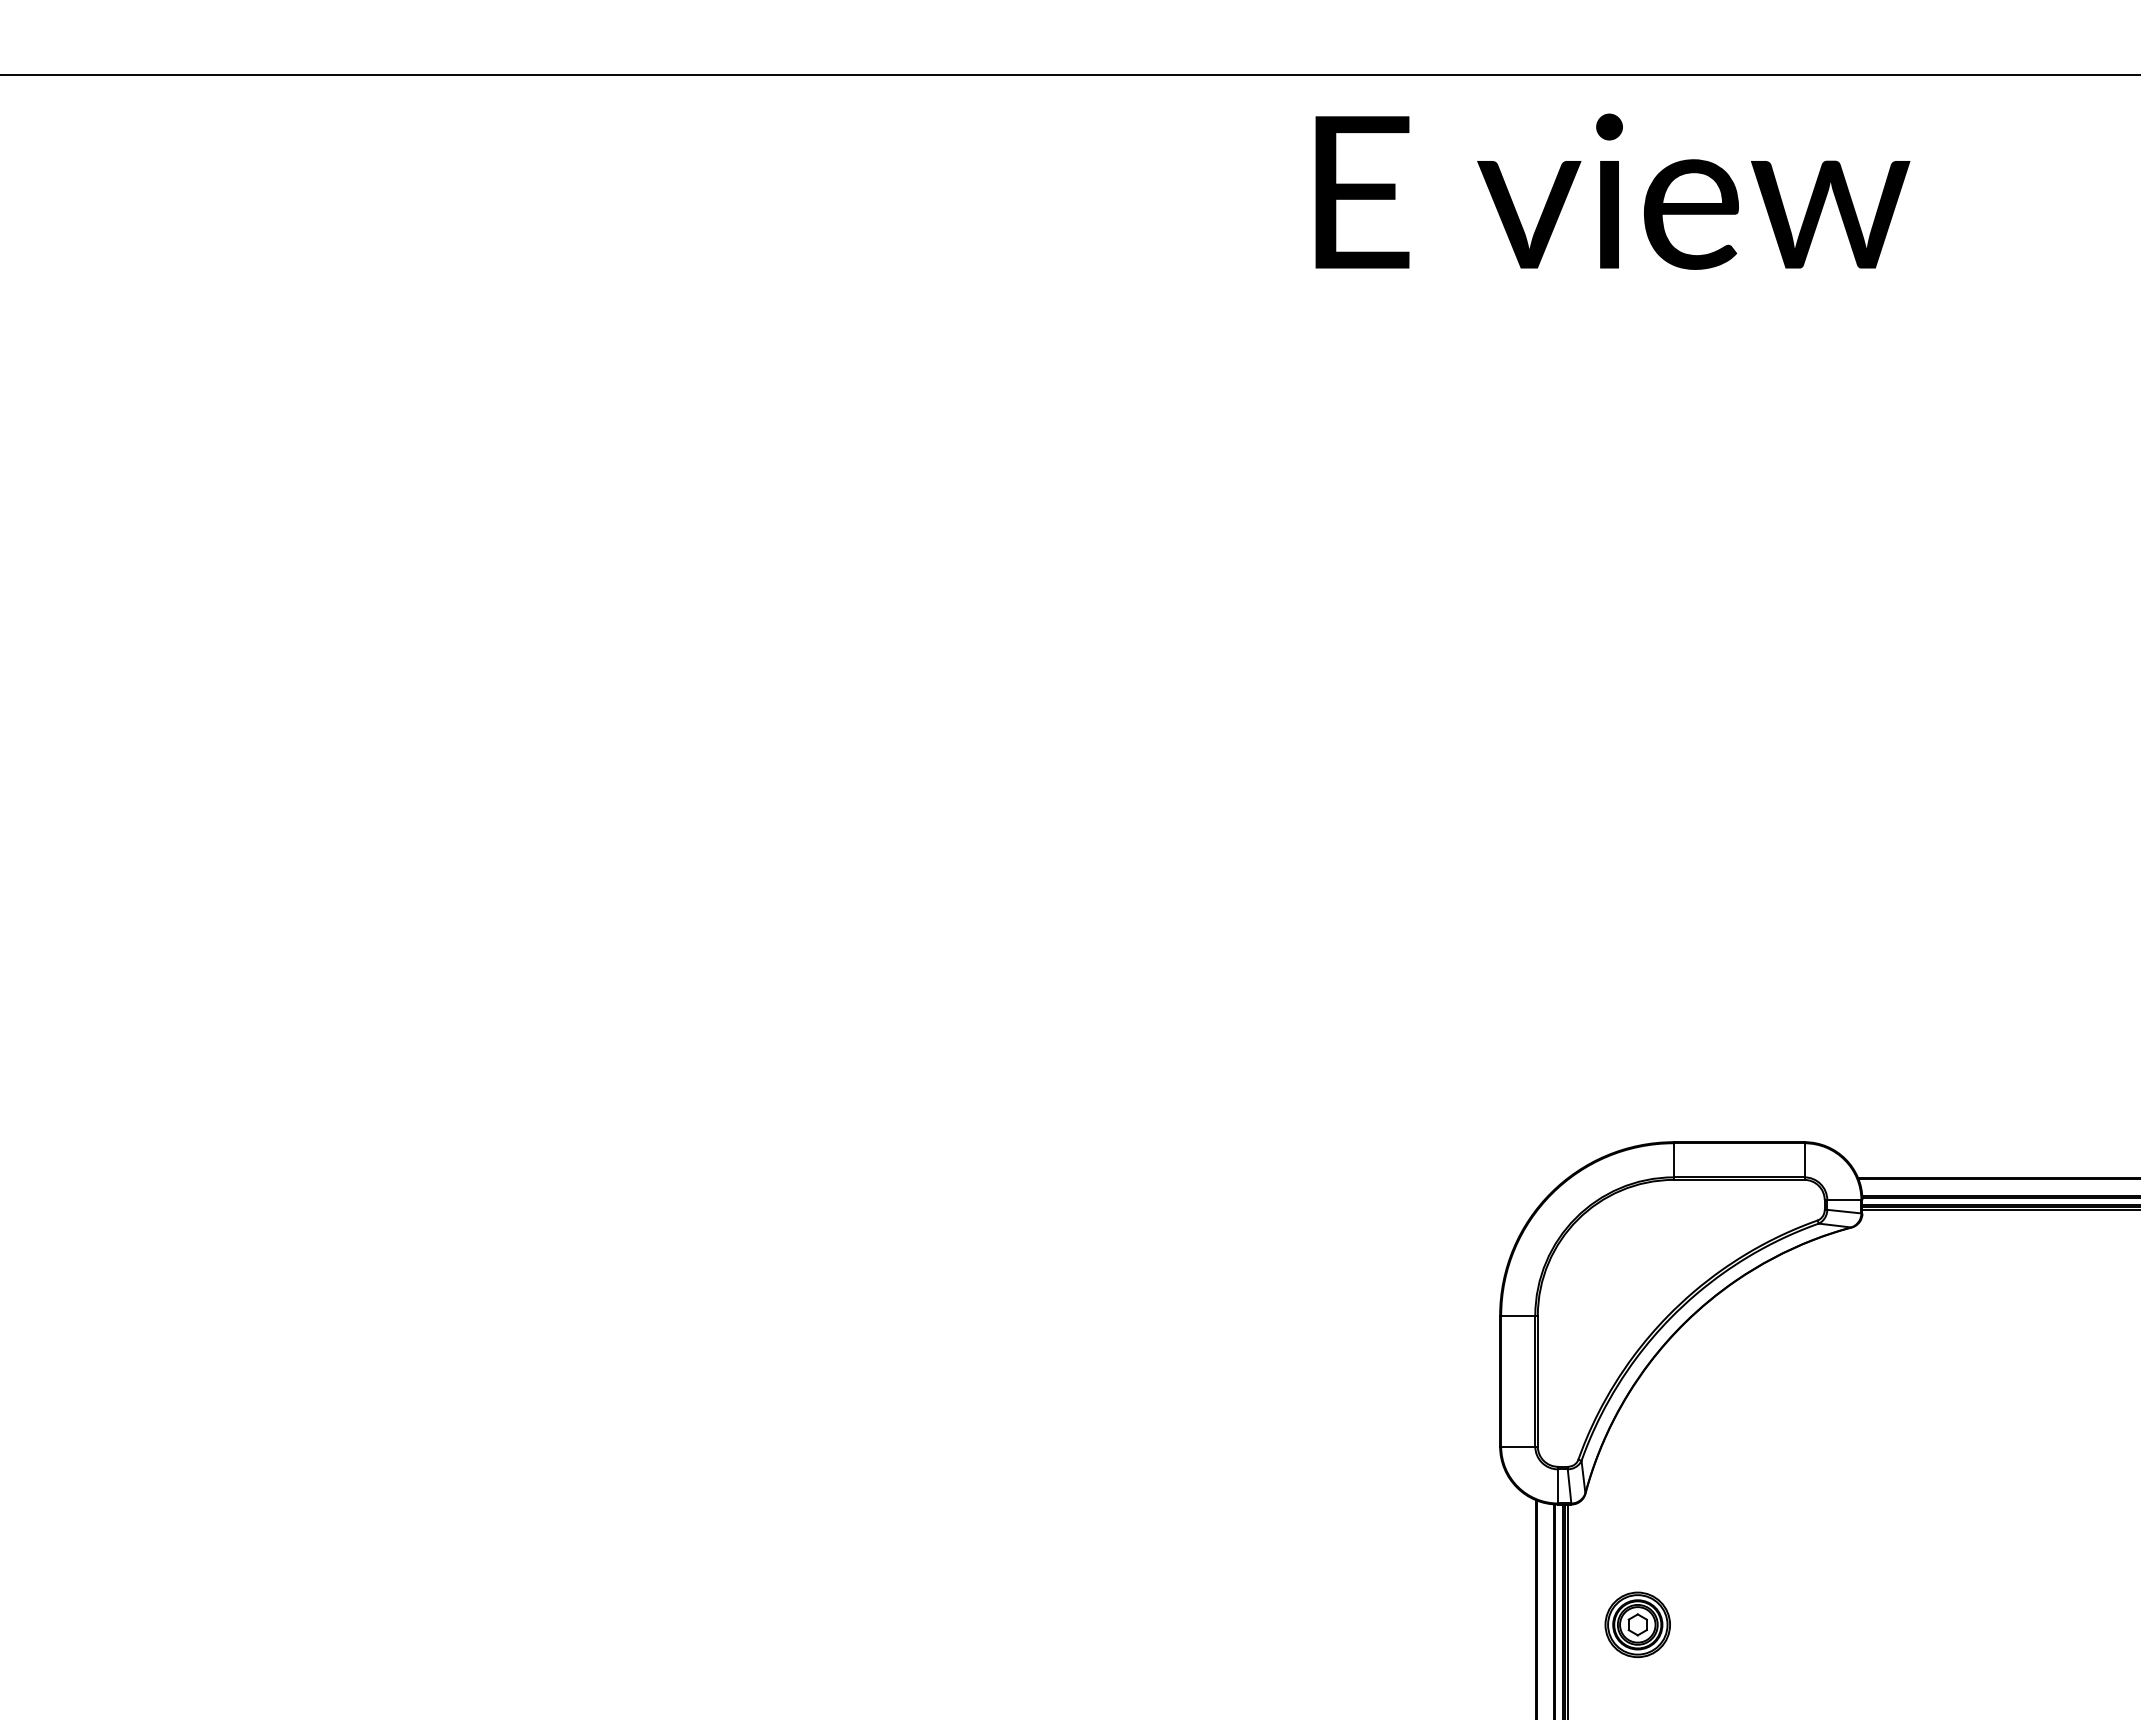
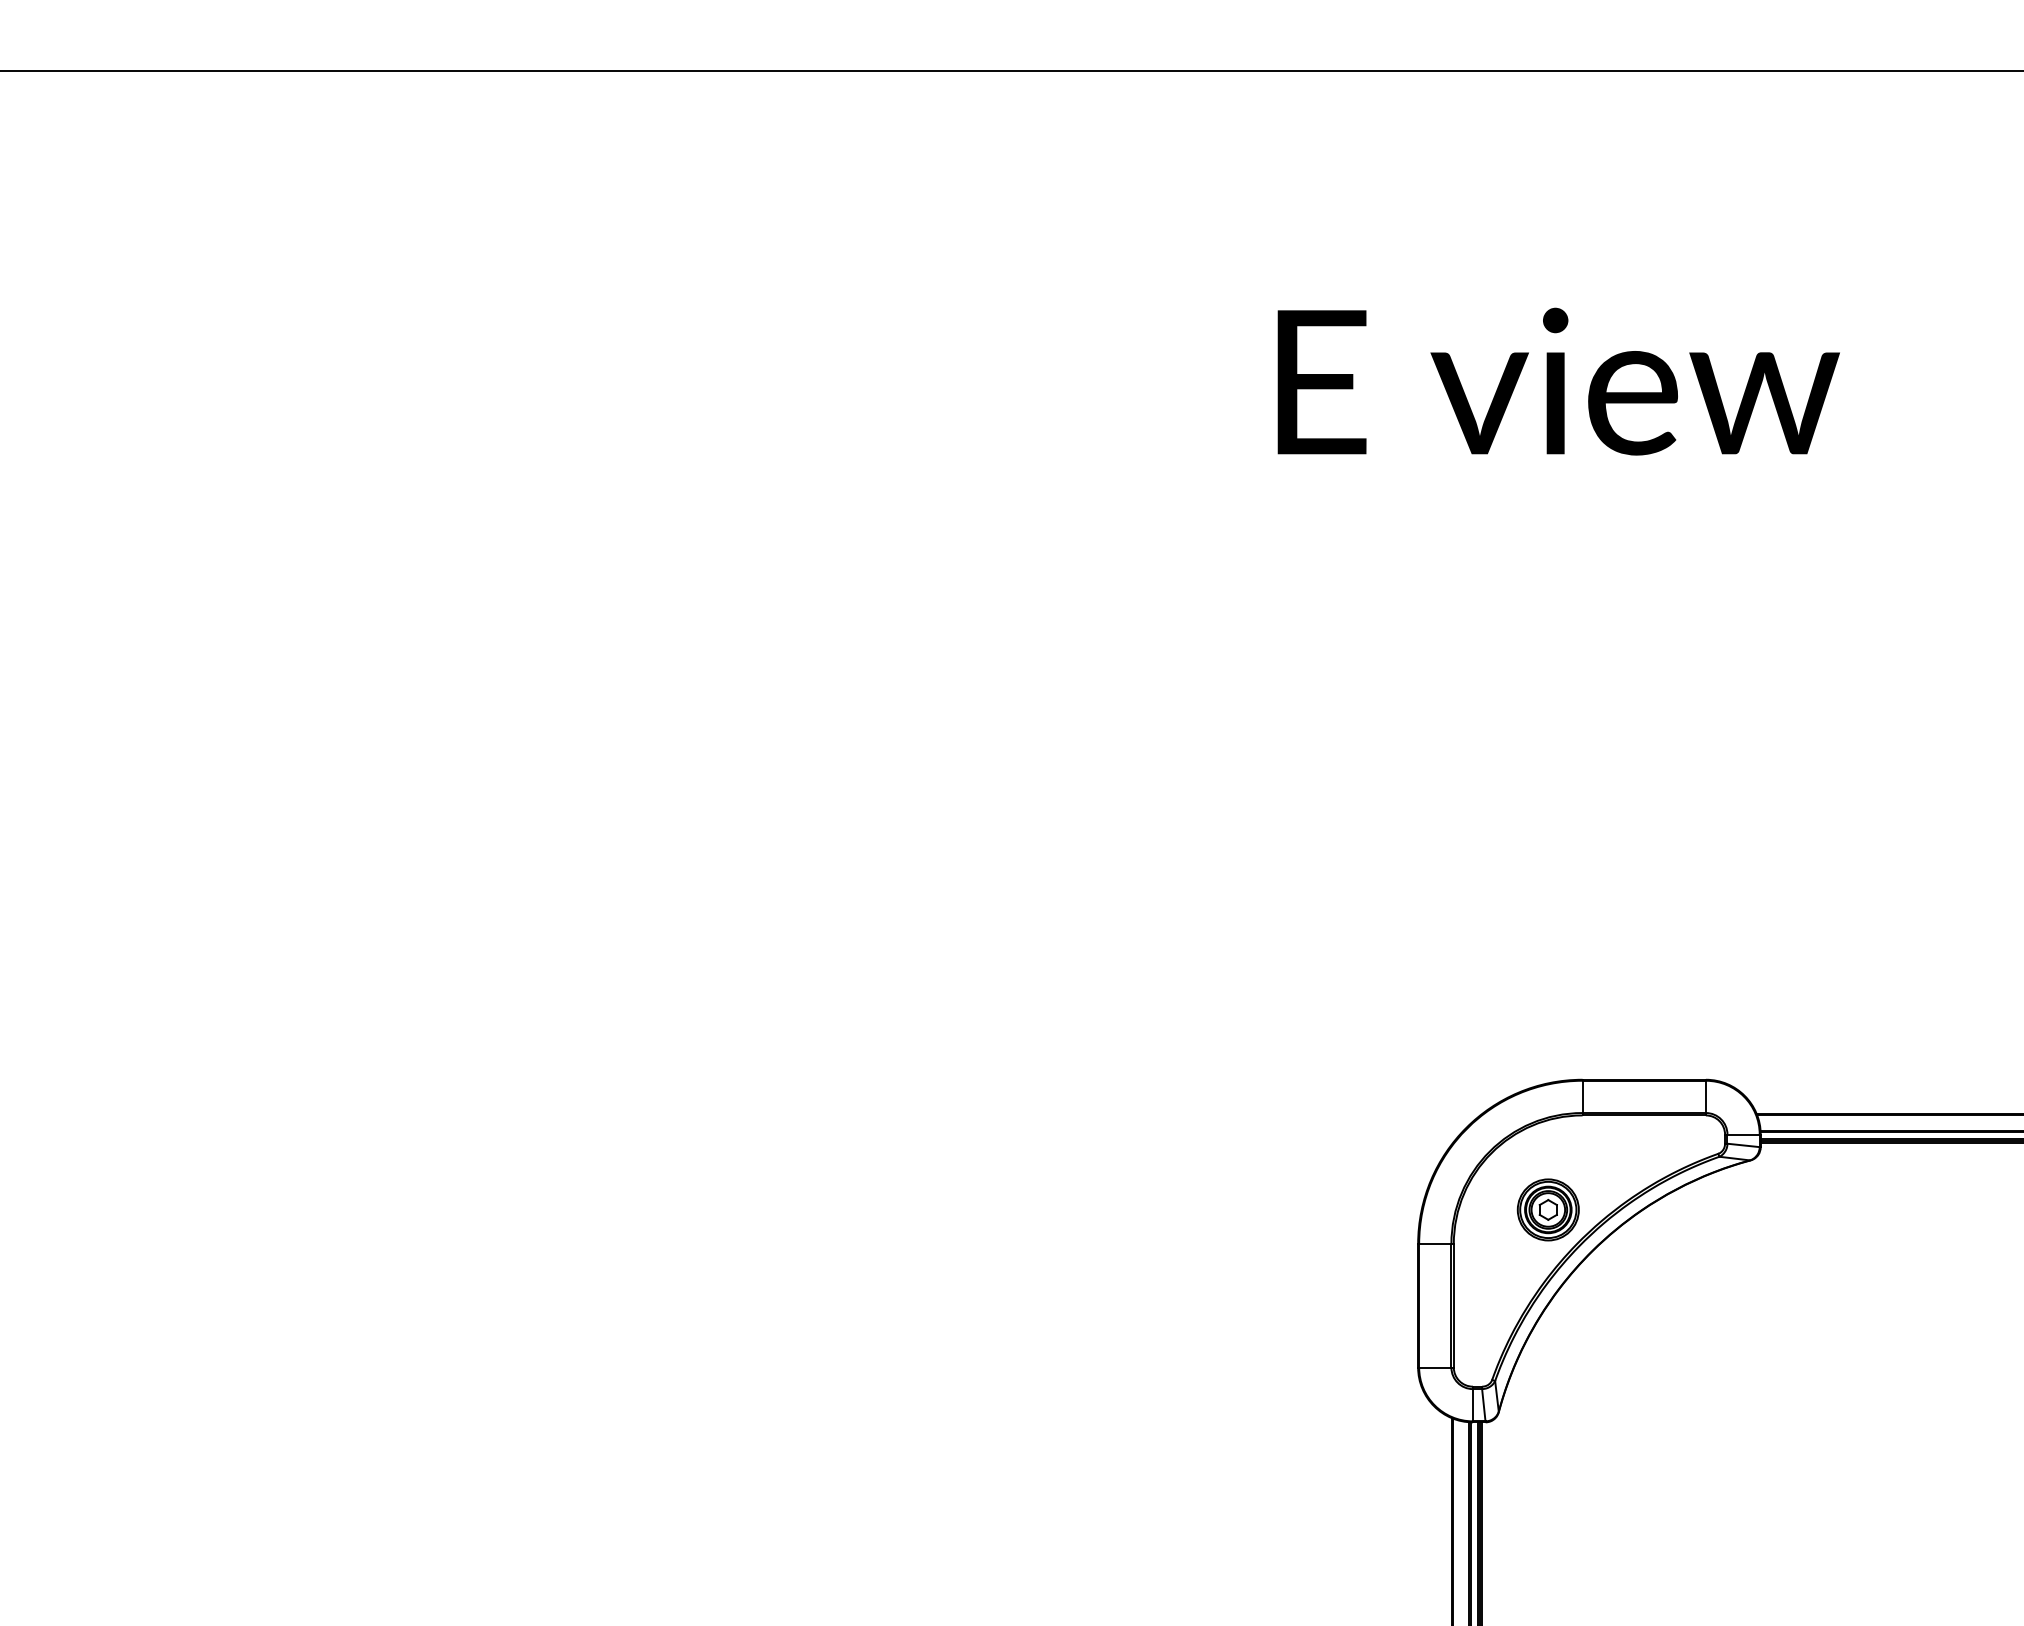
text: (1612, 191) -> (1558, 381), moved
part: (1637, 1624) -> (1548, 1209), moved

